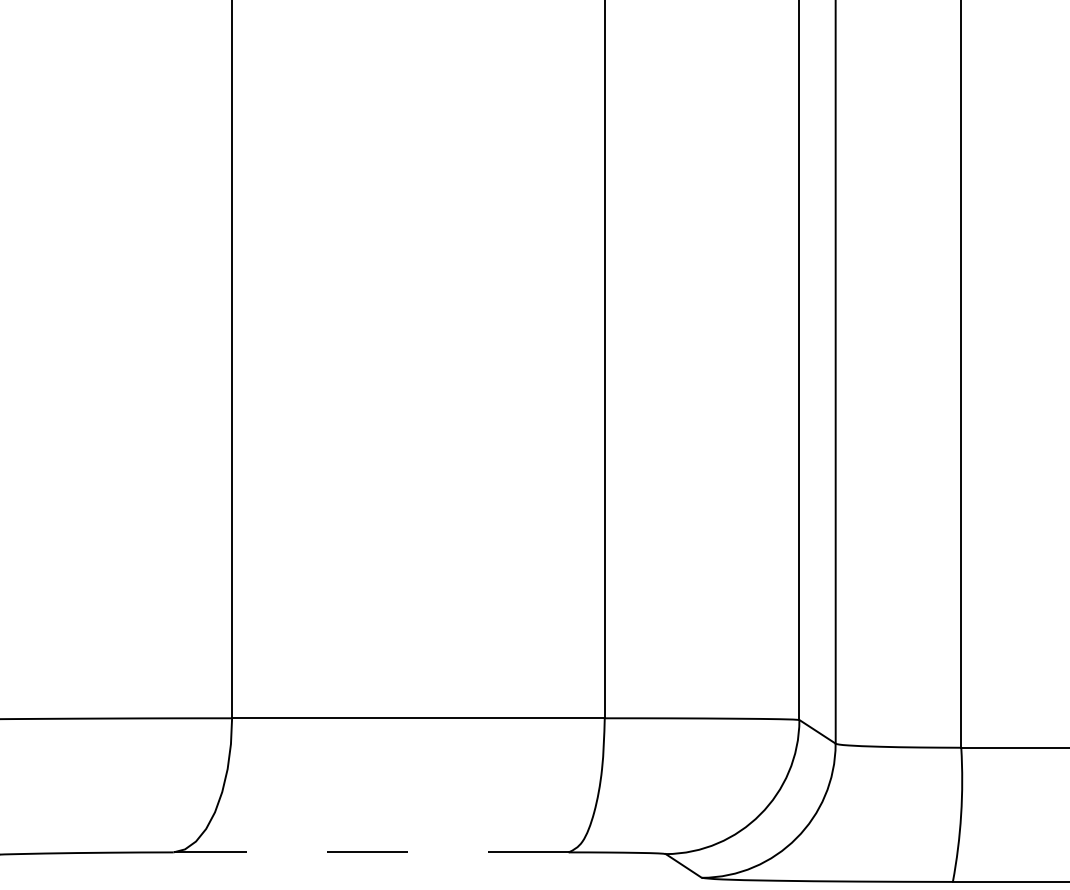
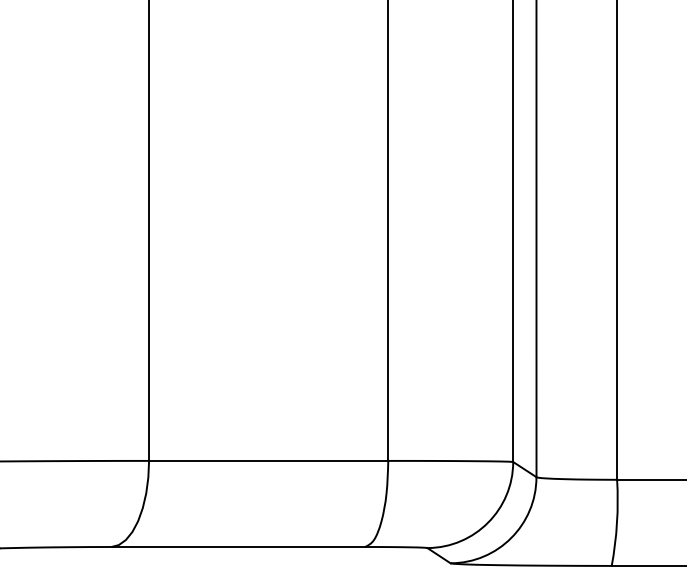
line: (371, 851) -> (238, 546), dashed -> solid

